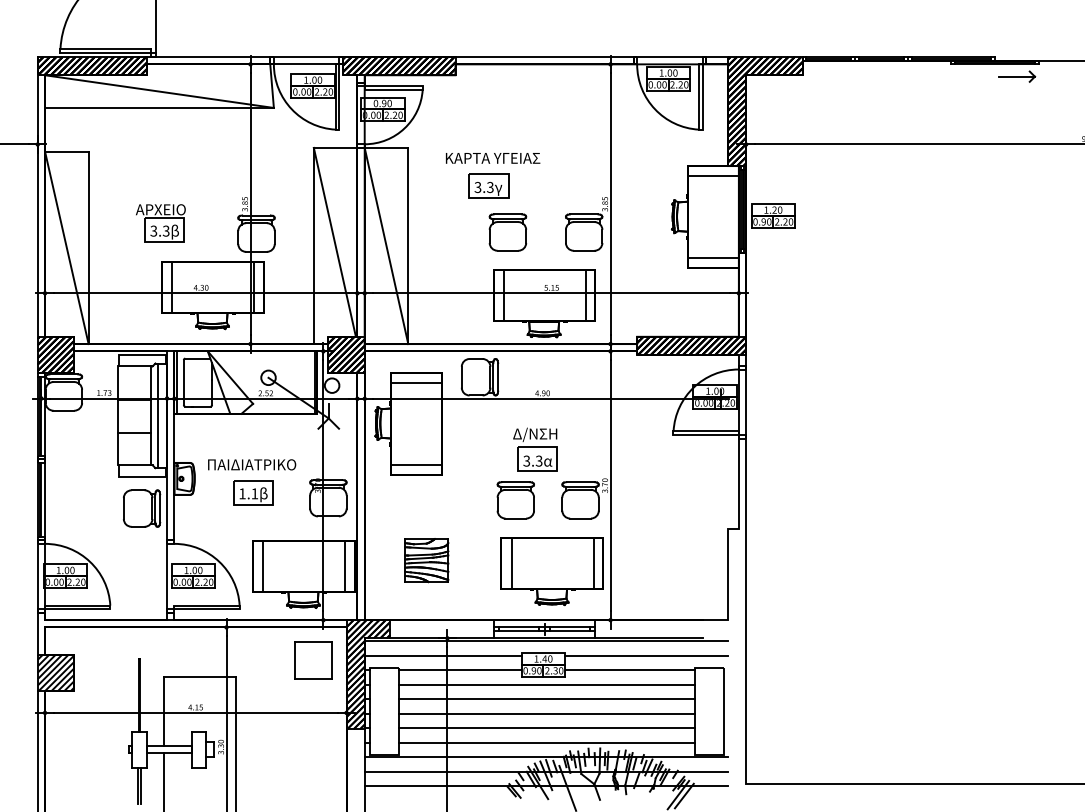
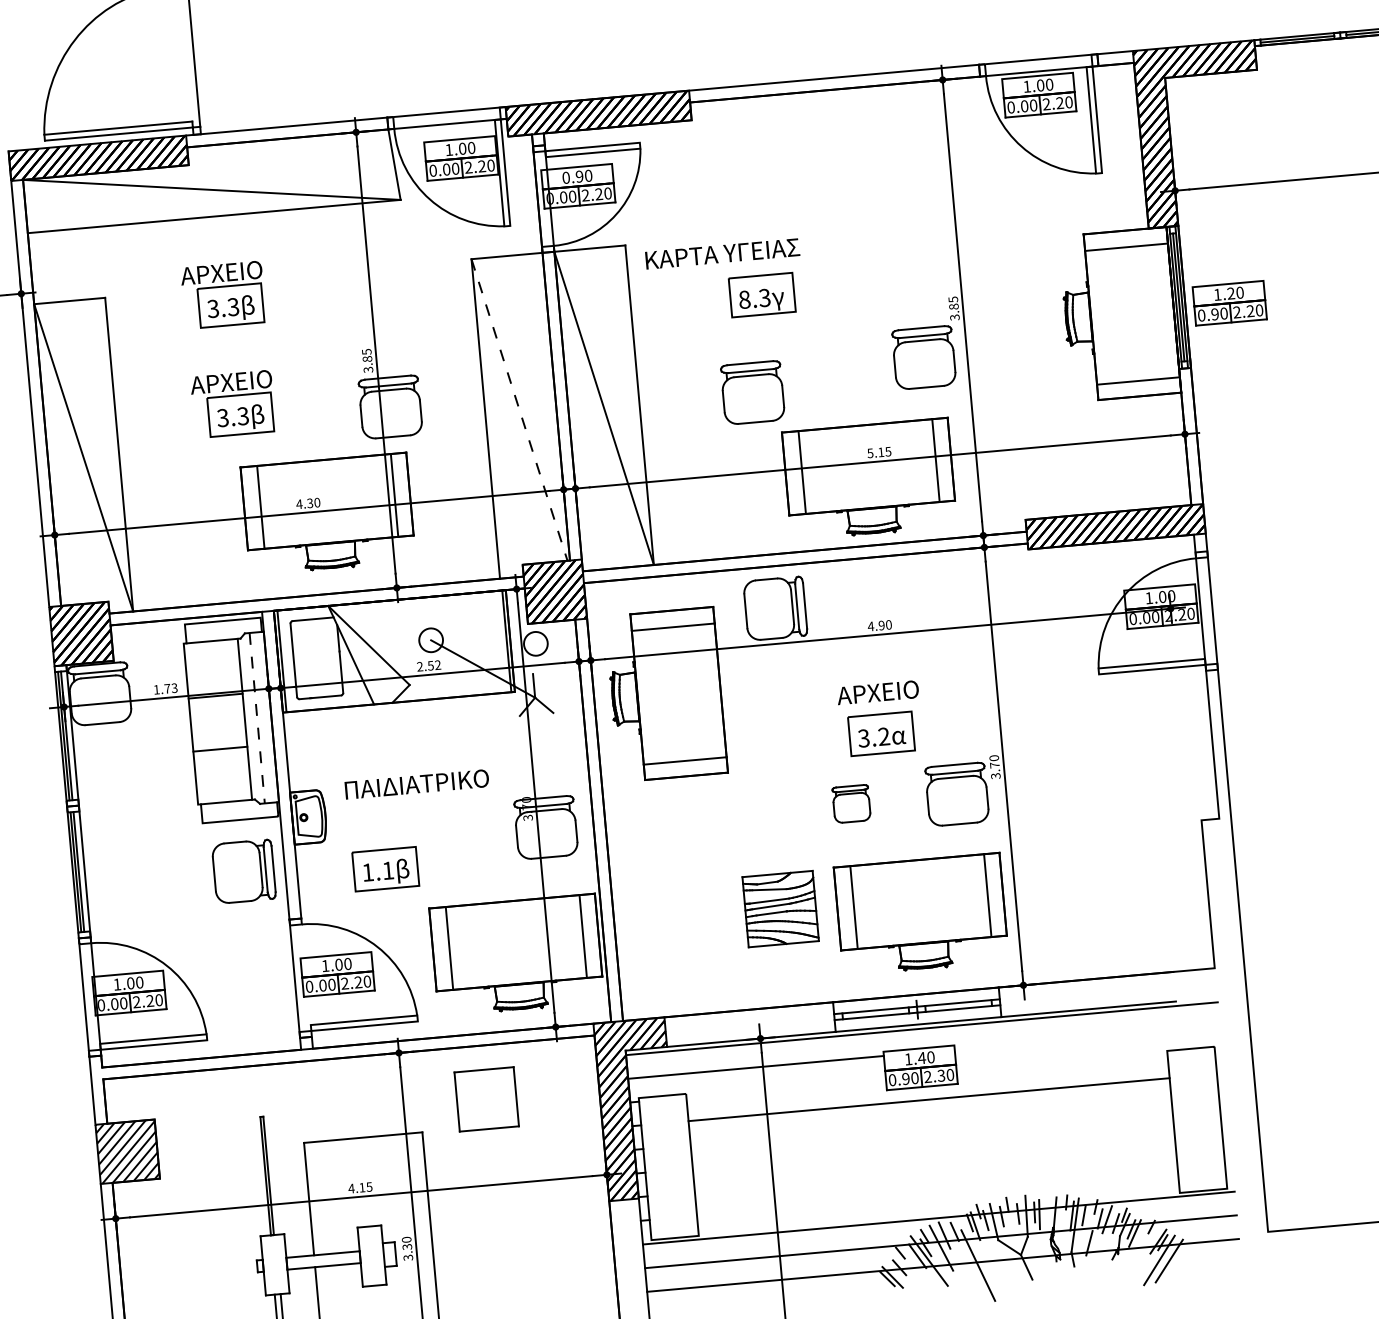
part: (160, 156) -> (222, 295), added
text: (493, 158) -> (723, 254), moved
text: (477, 187) -> (743, 299), 3.3 -> 8.3
part: (507, 232) -> (752, 392), moved
line: (334, 242) -> (518, 410), solid -> dashed
line: (158, 416) -> (257, 719), solid -> dashed
text: (537, 434) -> (877, 693), Δ/ΝΣΗ -> ΑΡΧΕΙΟ
text: (538, 461) -> (883, 737), 3.3 -> 3.2
part: (253, 492) -> (385, 868), moved
part: (515, 500) -> (851, 804), size x0.6
part: (426, 560) -> (780, 909), moved
line: (646, 655) -> (1087, 1037), removed
part: (313, 660) -> (486, 1099), moved
line: (459, 670) -> (784, 1089), removed
line: (630, 670) -> (1063, 1064), removed
line: (546, 699) -> (930, 1123), removed
line: (546, 713) -> (932, 1146), removed
line: (546, 728) -> (934, 1171), removed
line: (546, 742) -> (936, 1193), removed

